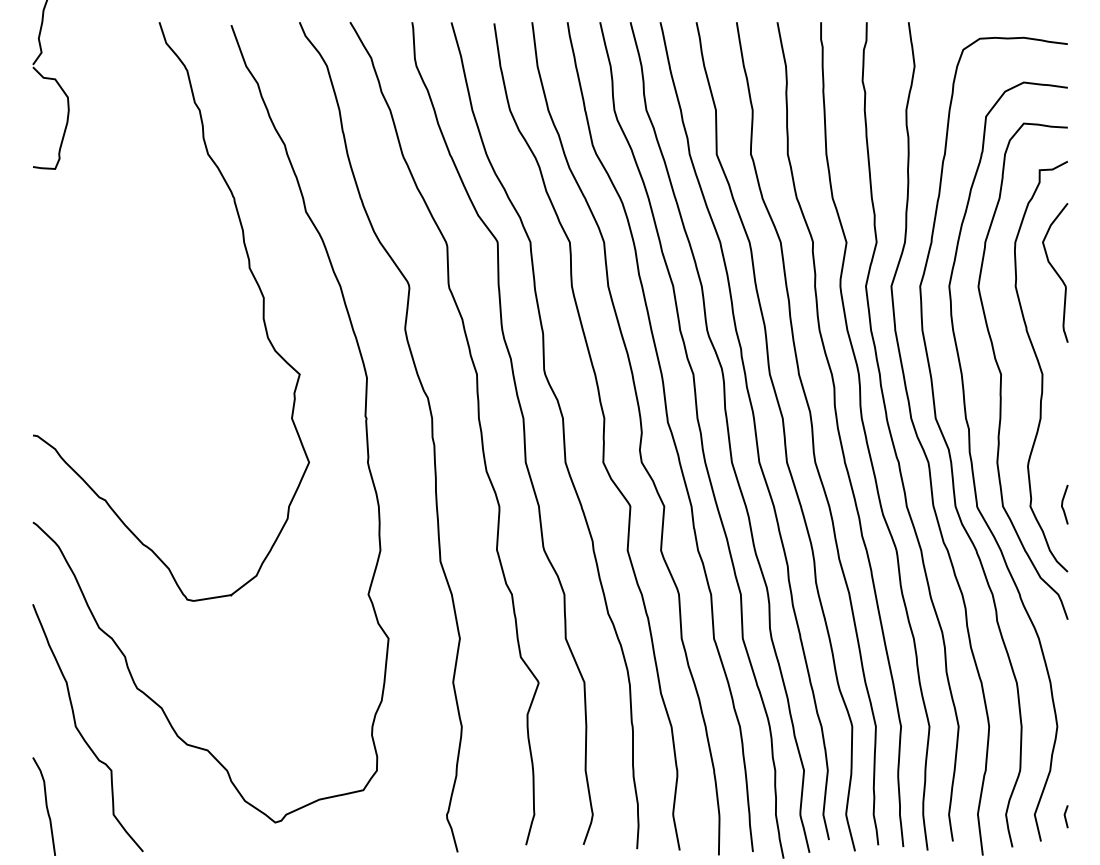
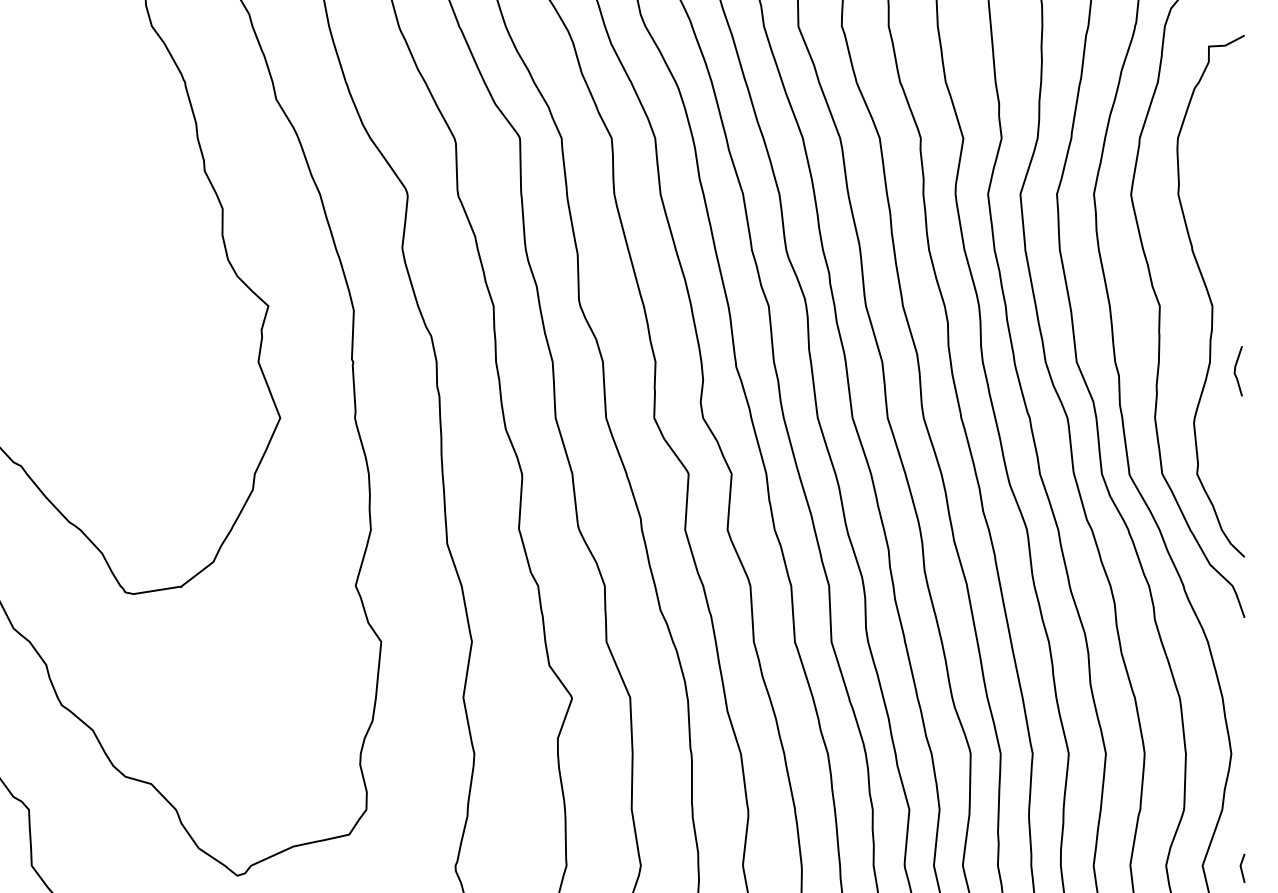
curve: (1055, 272) -> (1228, 176), removed
line: (1063, 503) -> (1236, 369), moved

